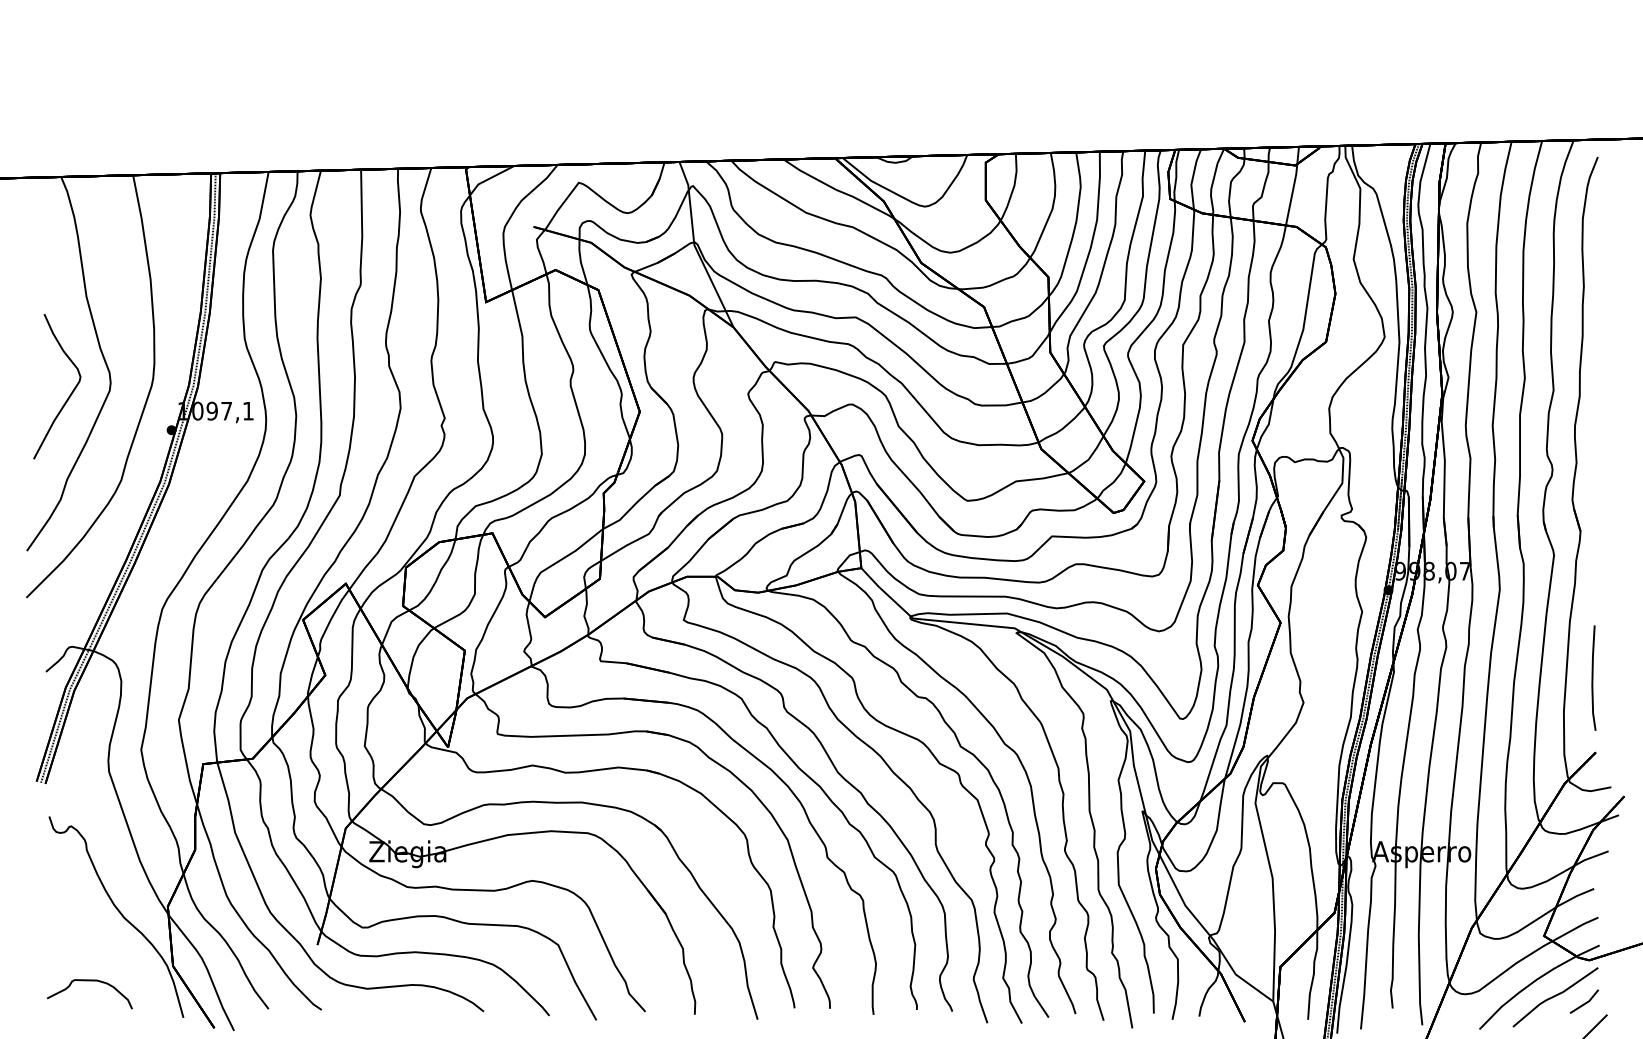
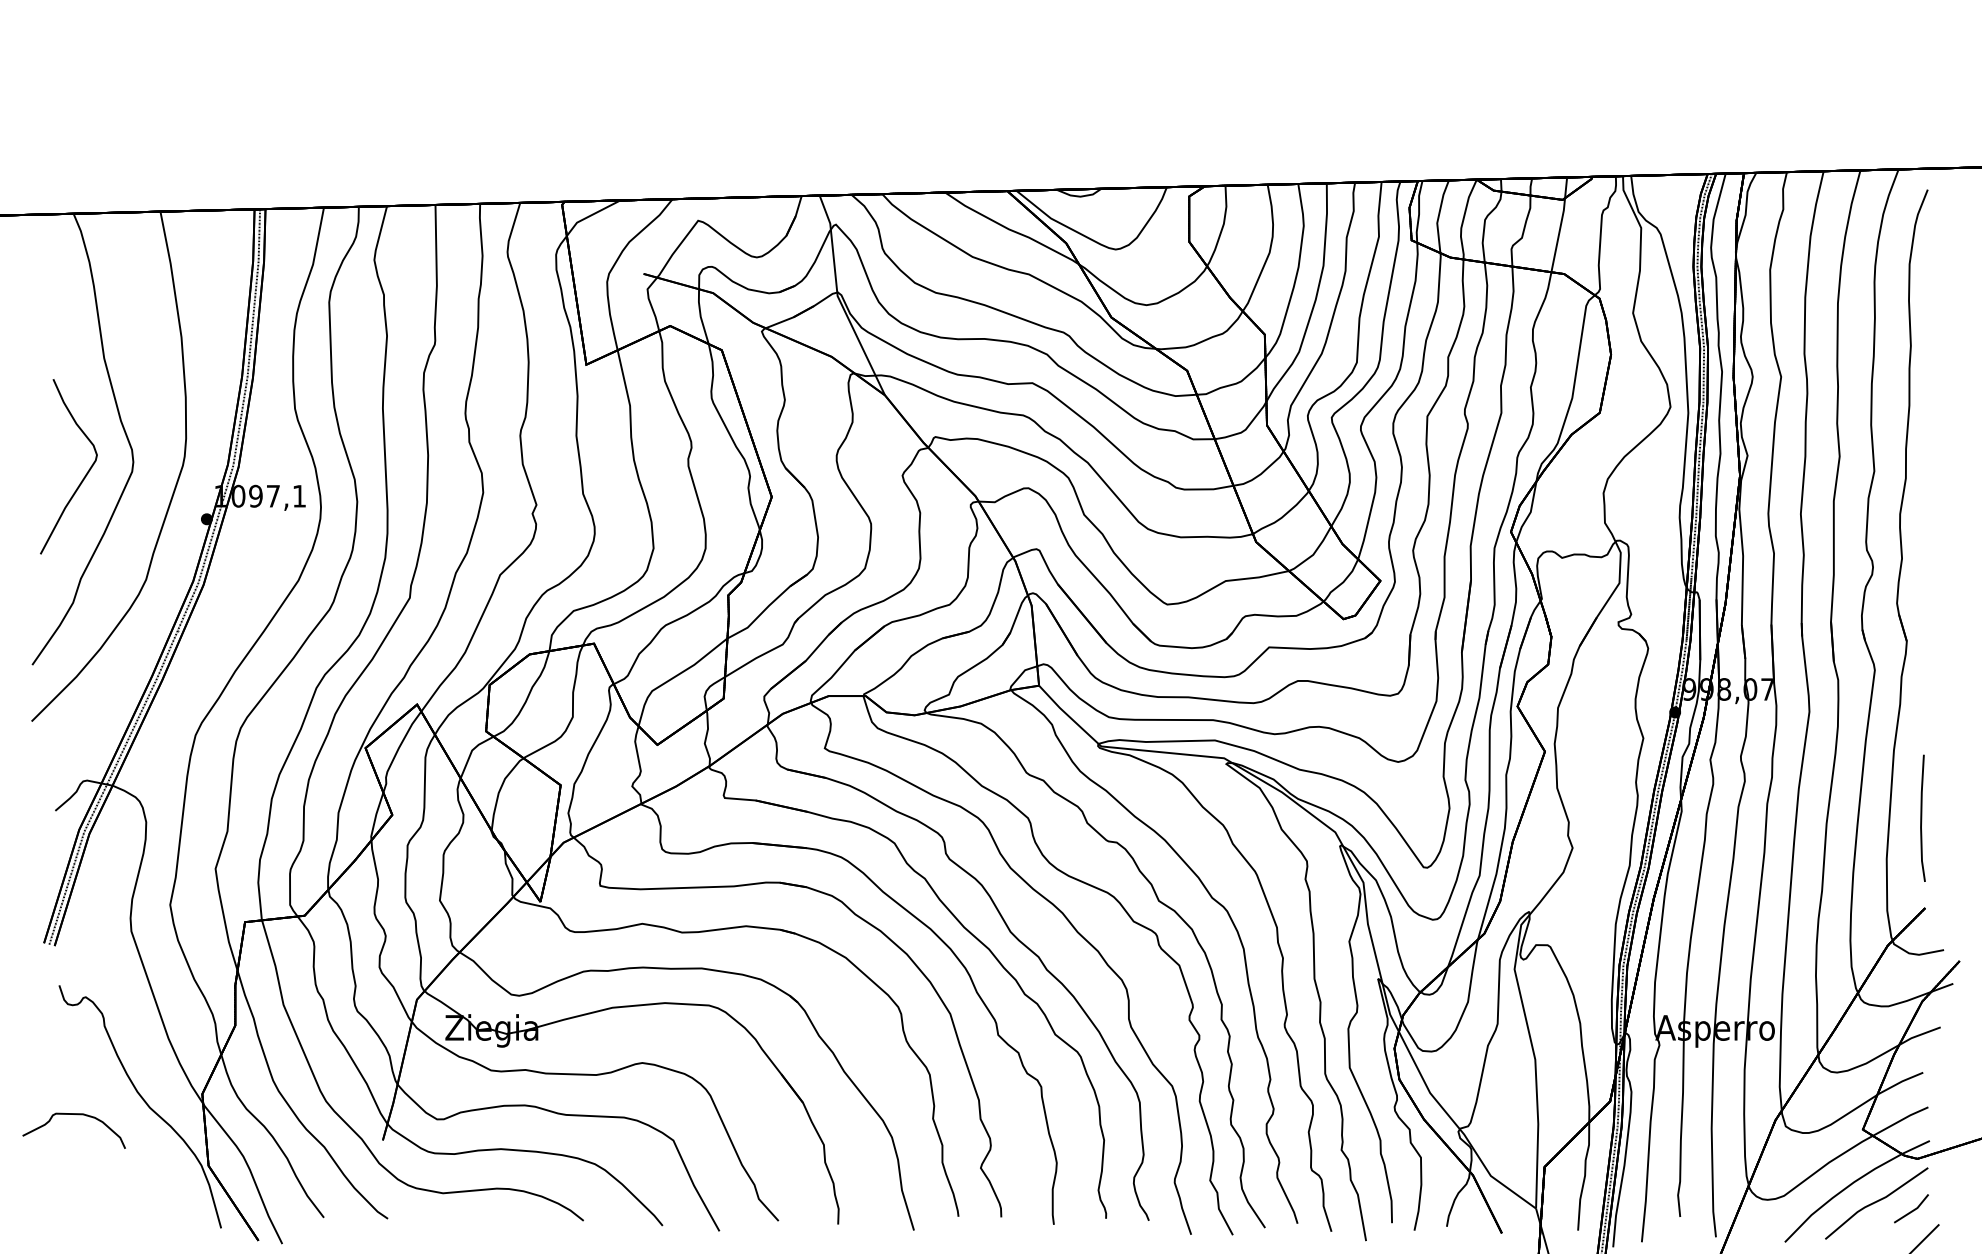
curve: (92, 981) -> (77, 1115), moved

